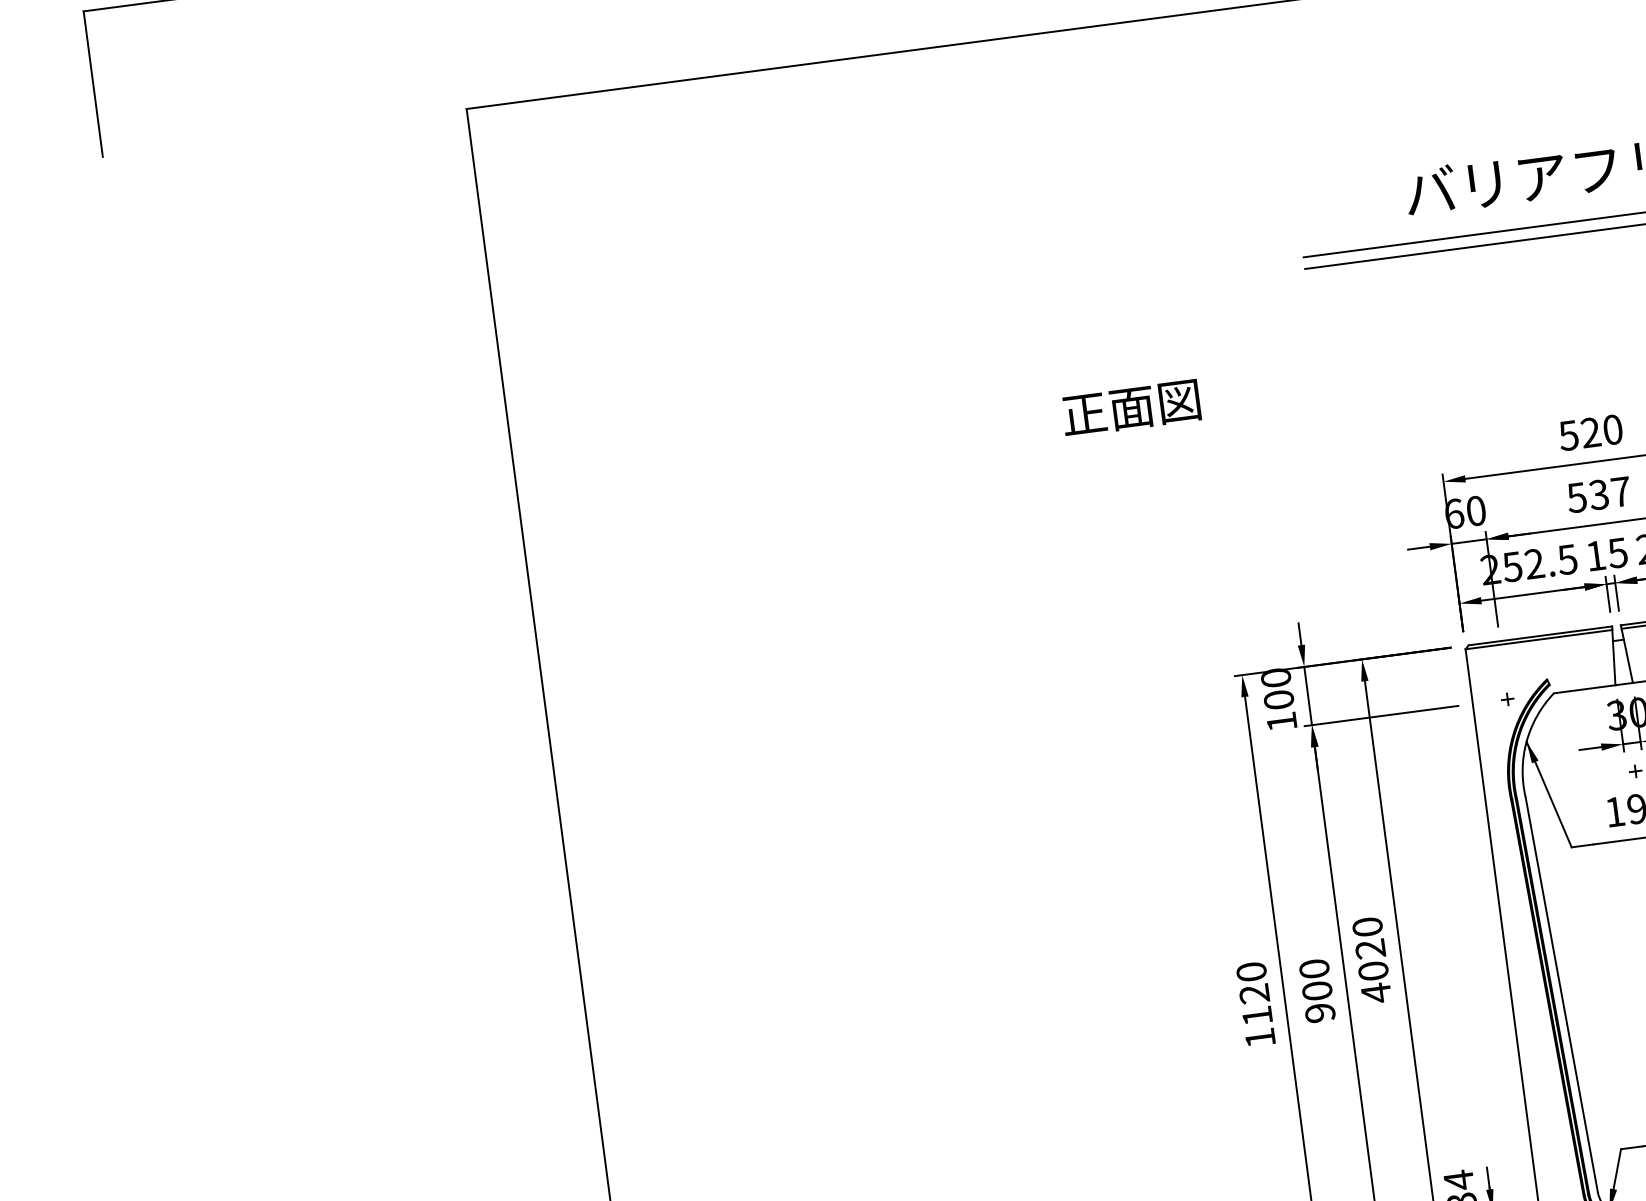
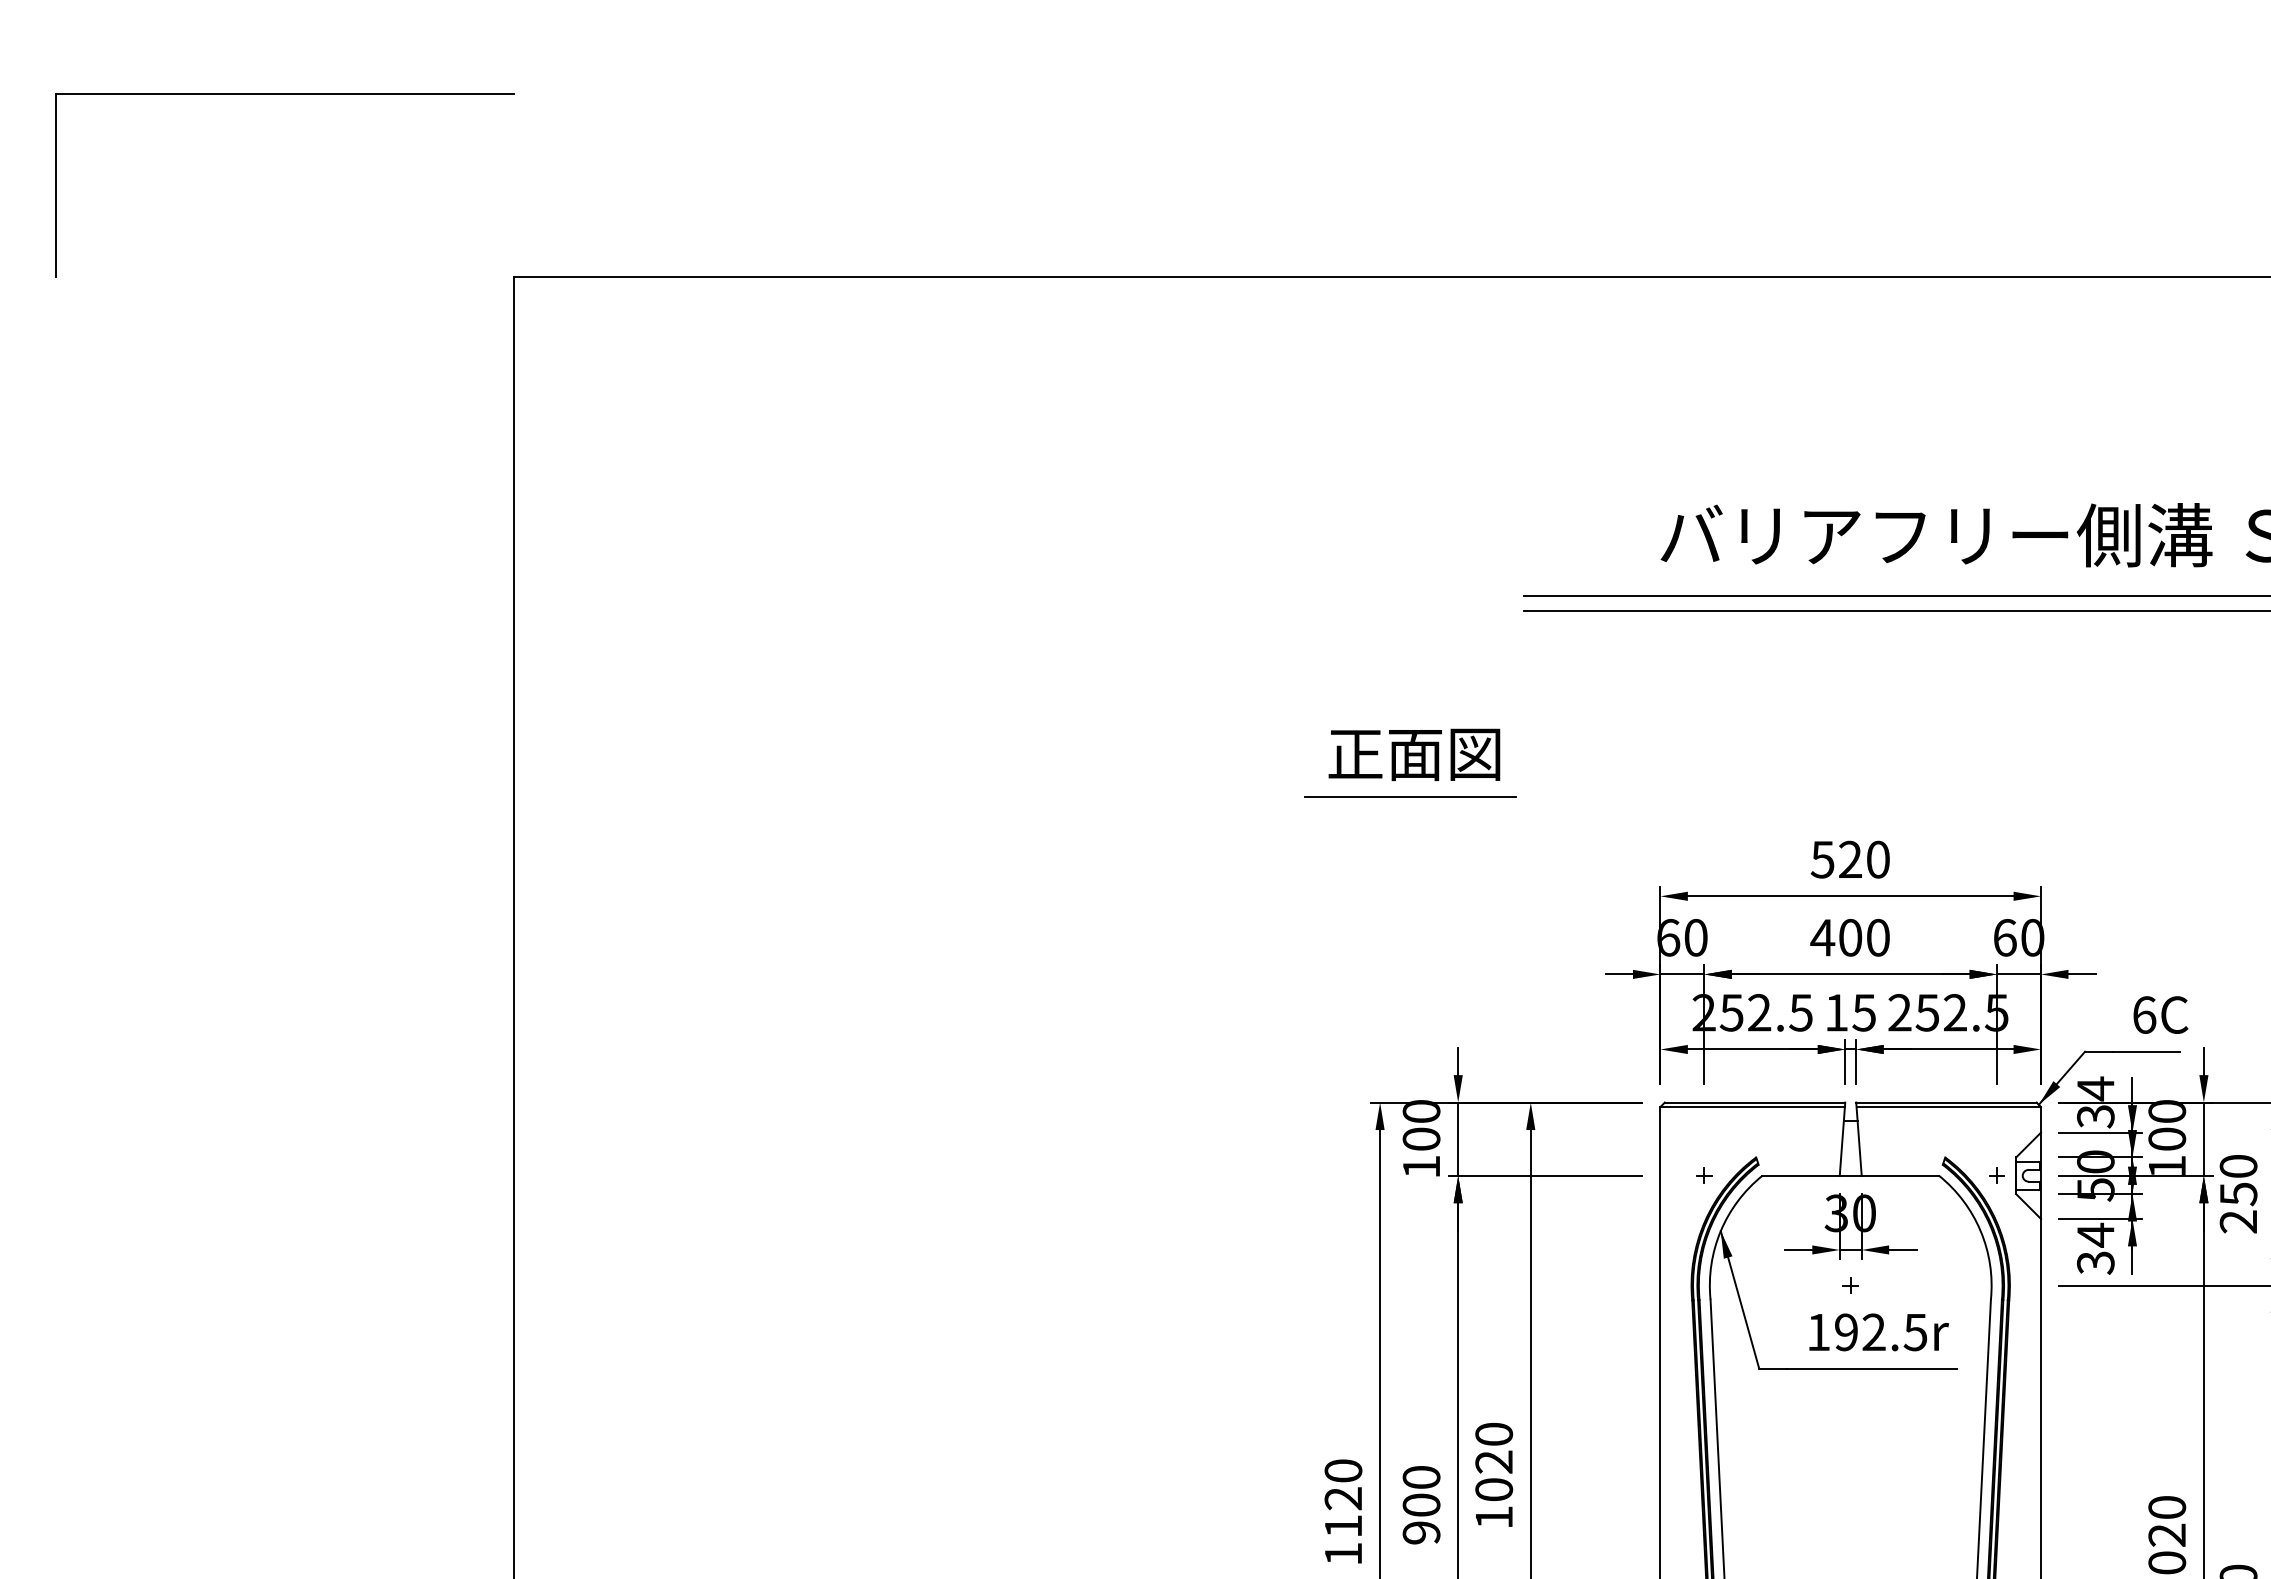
text: (1131, 408) -> (1414, 754), moved
line: (1233, 429) -> (1409, 797), added
text: (1598, 494) -> (1849, 937), 537 -> 400
text: (1376, 993) -> (1494, 1517), 4020 -> 1020

